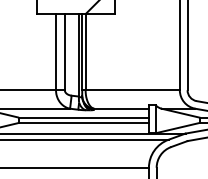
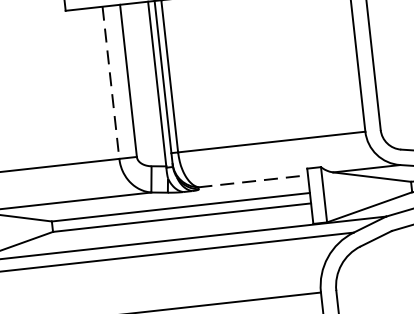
line: (56, 52) -> (112, 83), solid -> dashed
line: (121, 108) -> (253, 180), solid -> dashed

